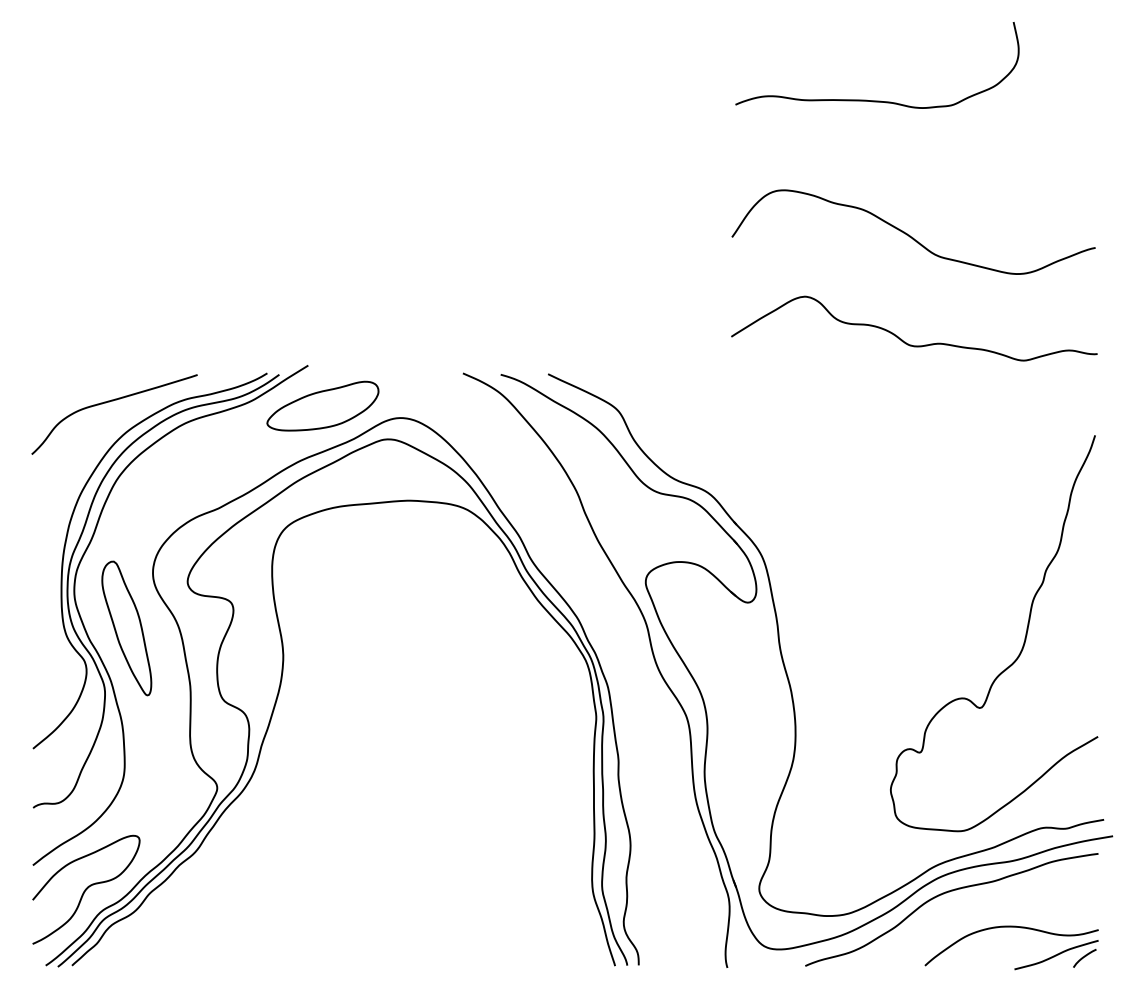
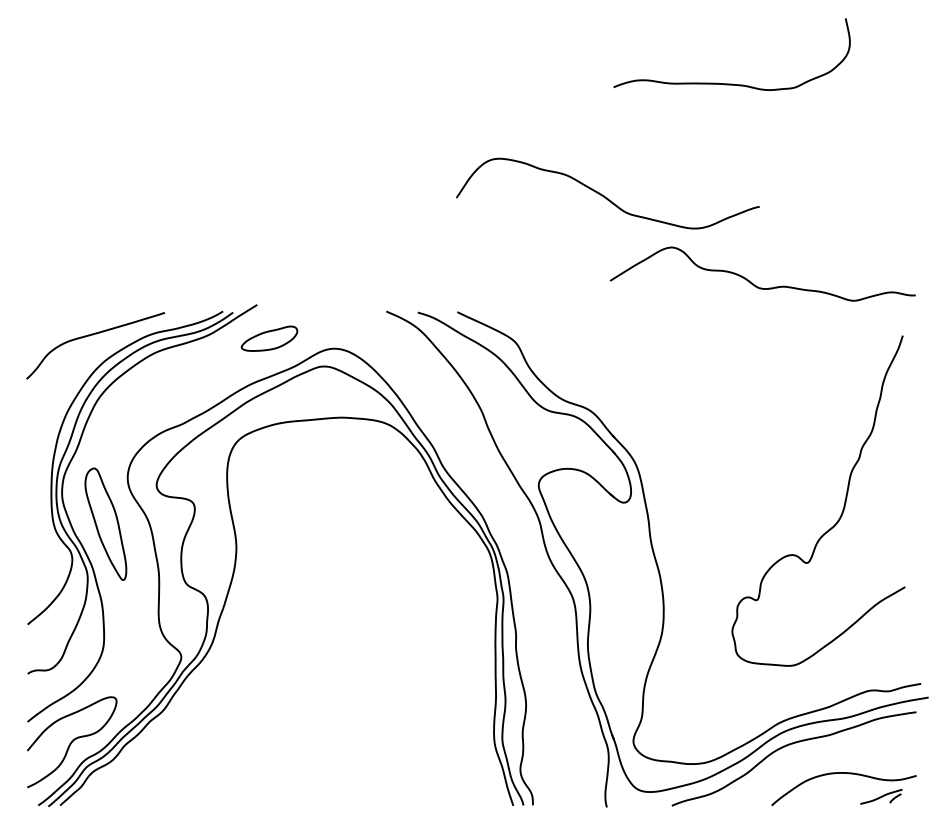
curve: (909, 234) -> (604, 195), moved
part: (322, 405) -> (269, 338), size x0.6
curve: (1024, 637) -> (843, 504), moved
part: (1056, 955) -> (881, 797), size x0.6

